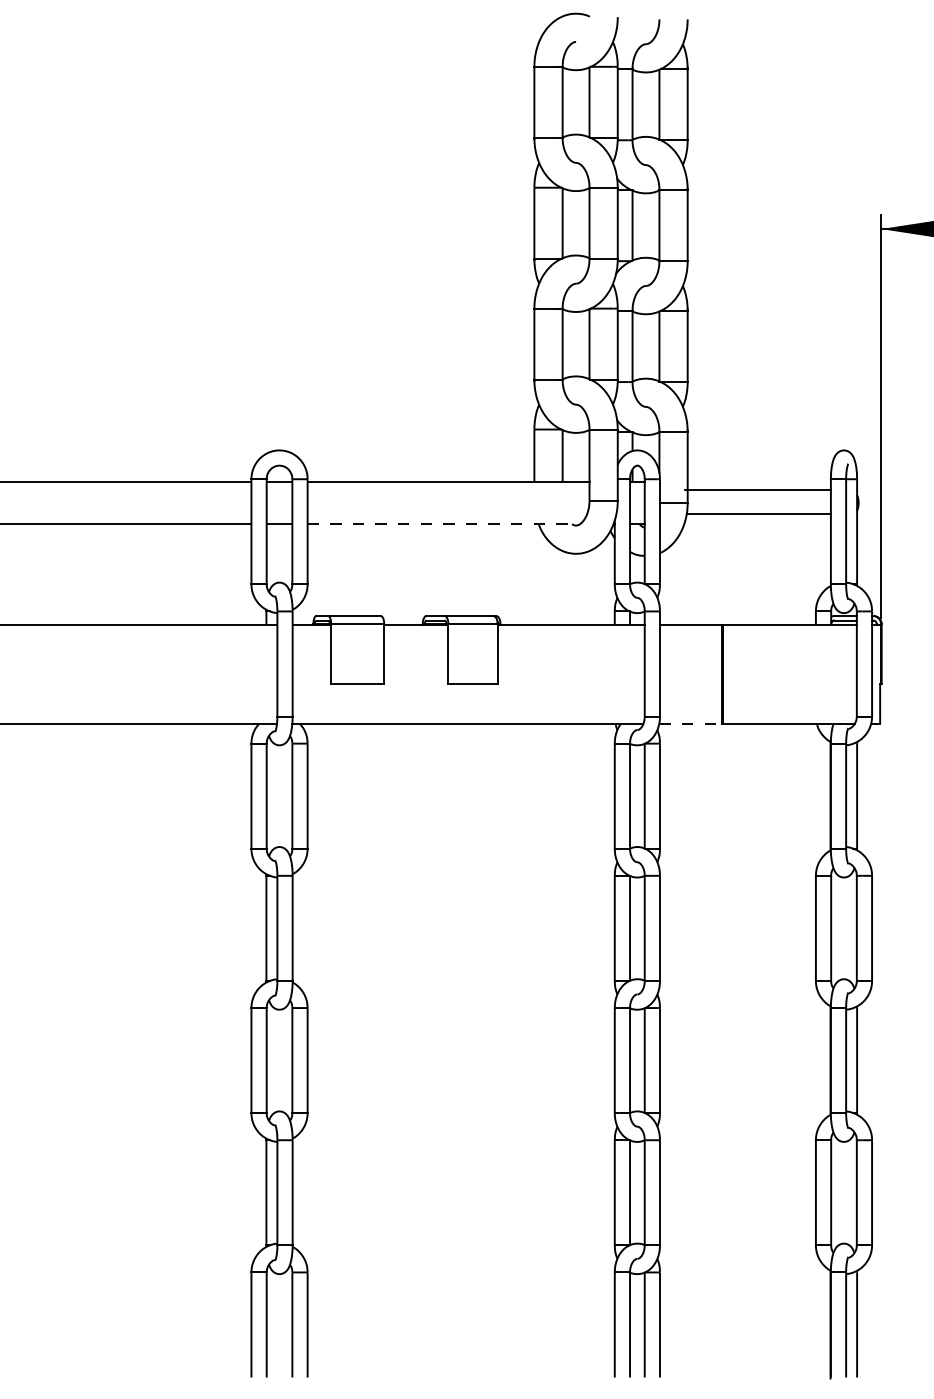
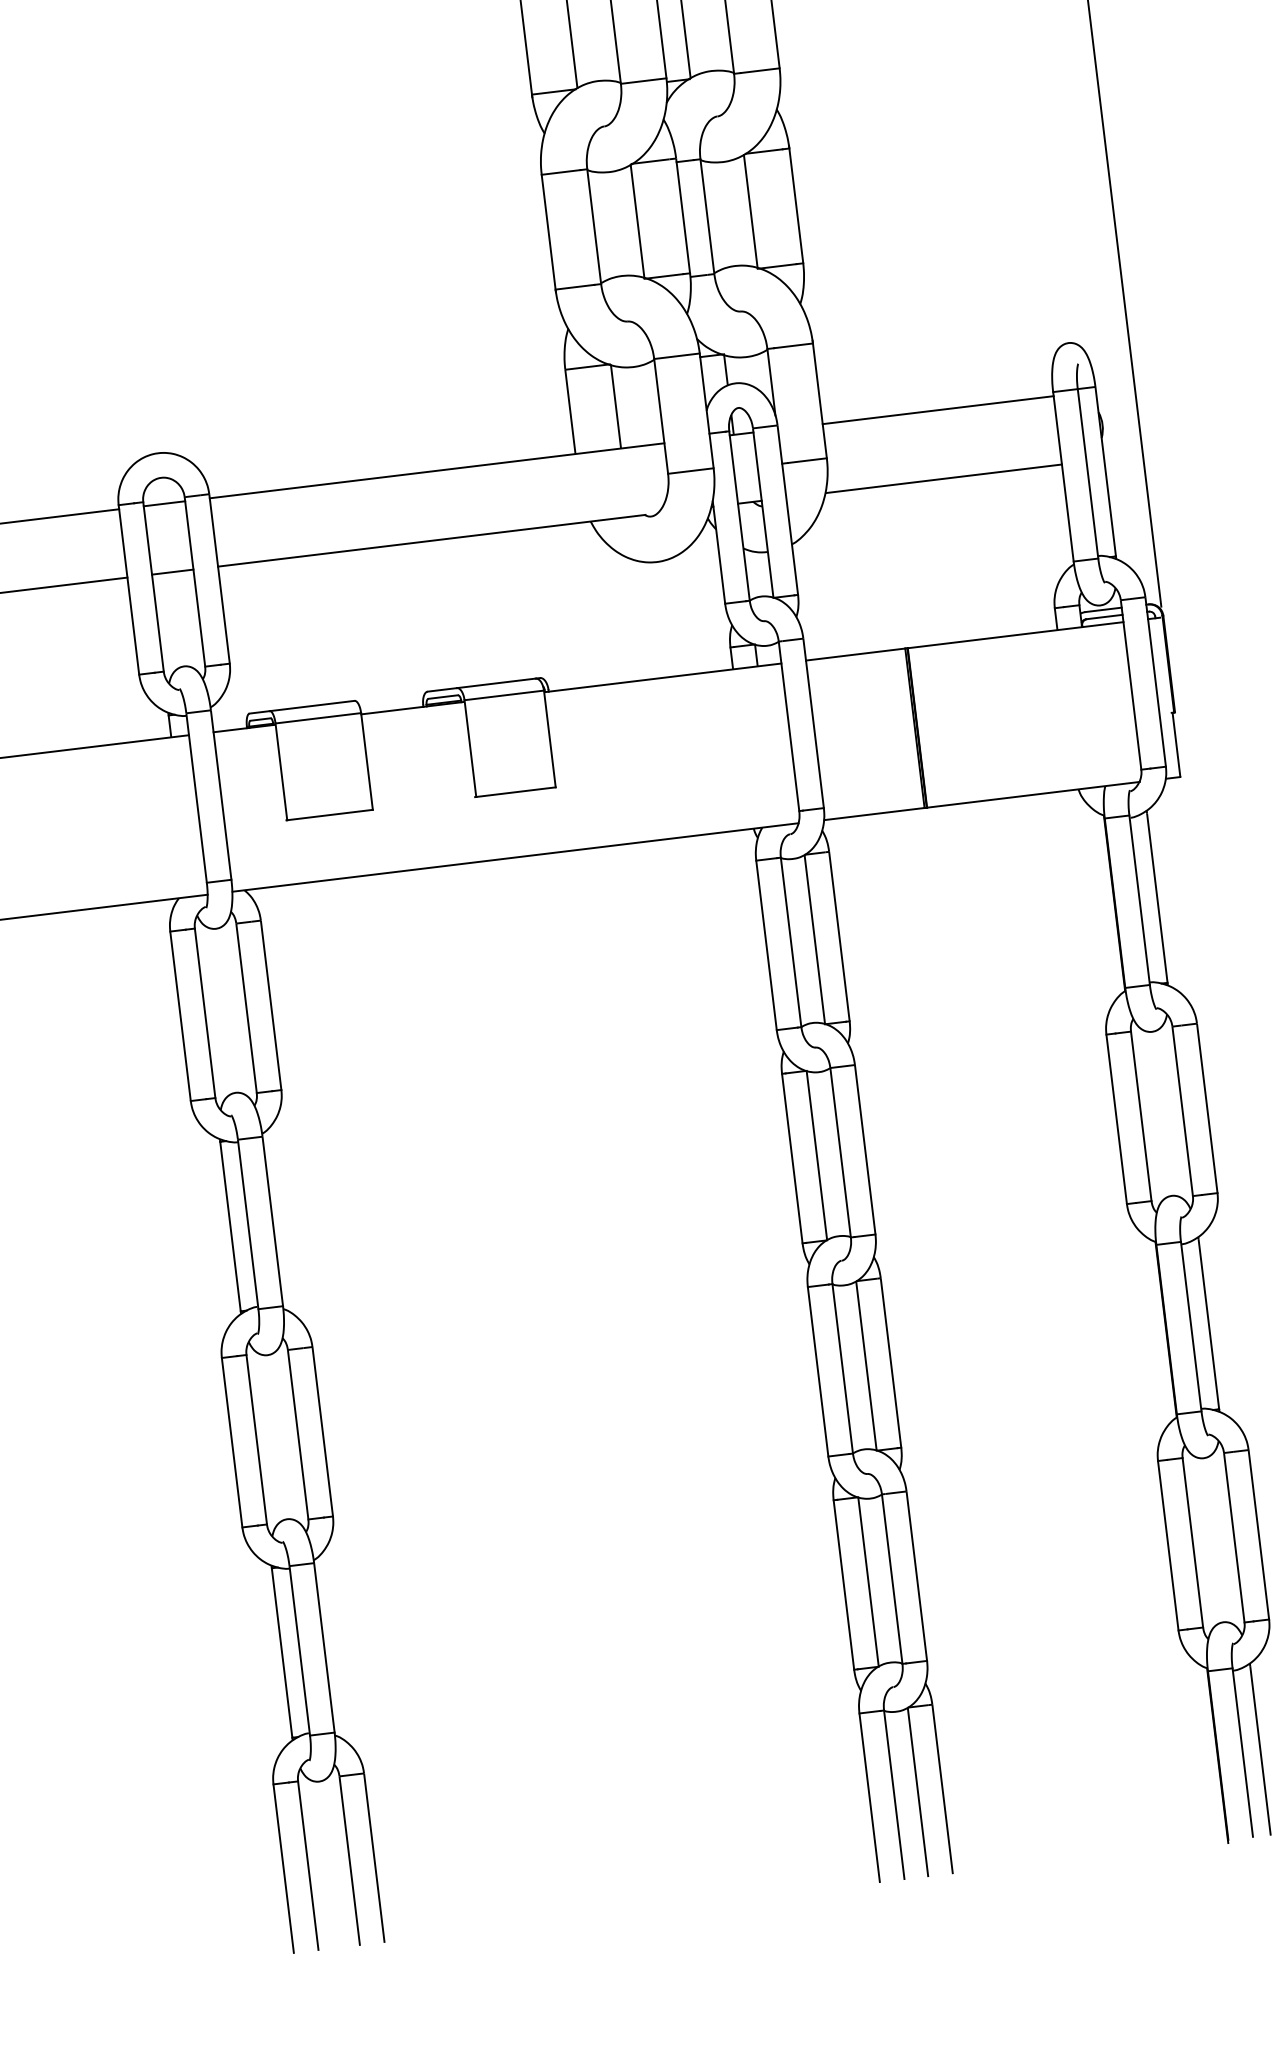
line: (757, 490) -> (943, 479), moved
line: (758, 513) -> (936, 409), moved
line: (440, 524) -> (432, 541), dashed -> solid
line: (690, 723) -> (874, 813), dashed -> solid

